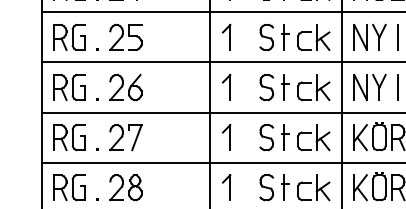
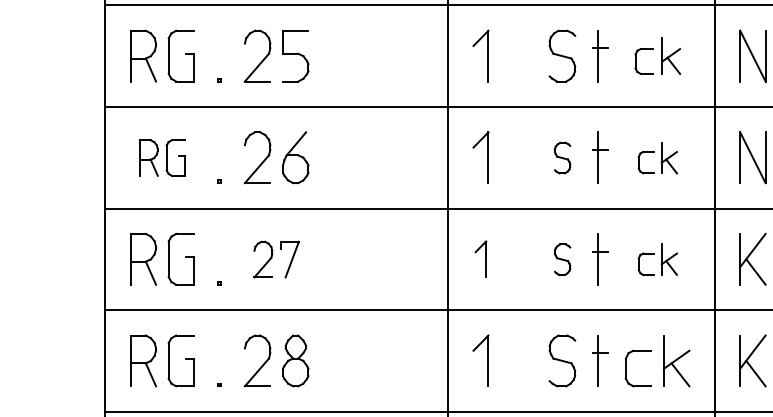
part: (313, 37) -> (657, 56), size x0.7
part: (69, 87) -> (162, 157), size x0.7
part: (266, 87) -> (561, 157), size x0.6
part: (313, 87) -> (657, 157), size x0.6
part: (125, 137) -> (275, 259), size x0.7
part: (226, 137) -> (480, 259), size x0.7
part: (266, 137) -> (561, 259), size x0.6
part: (313, 137) -> (657, 259), size x0.6

